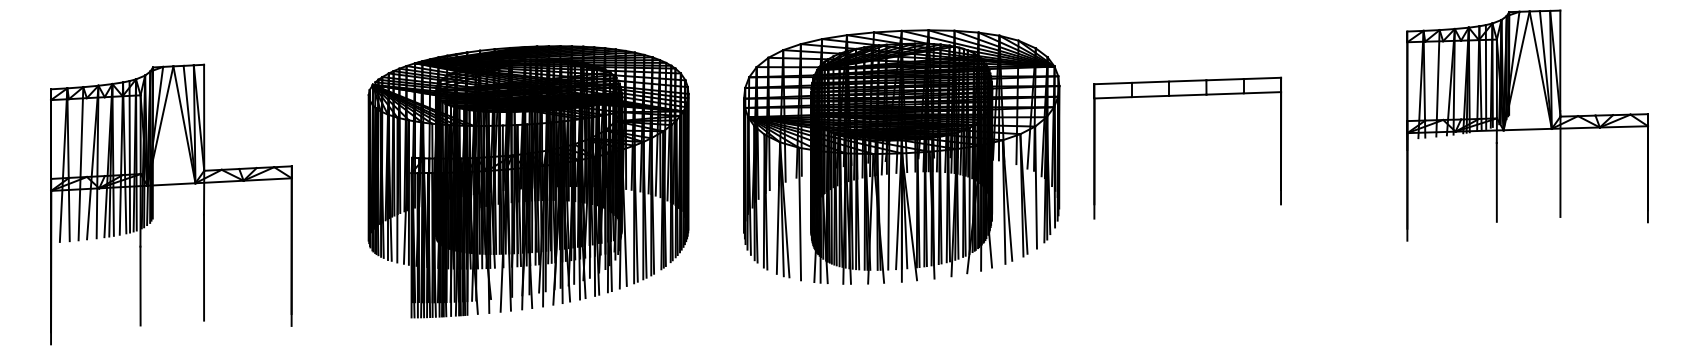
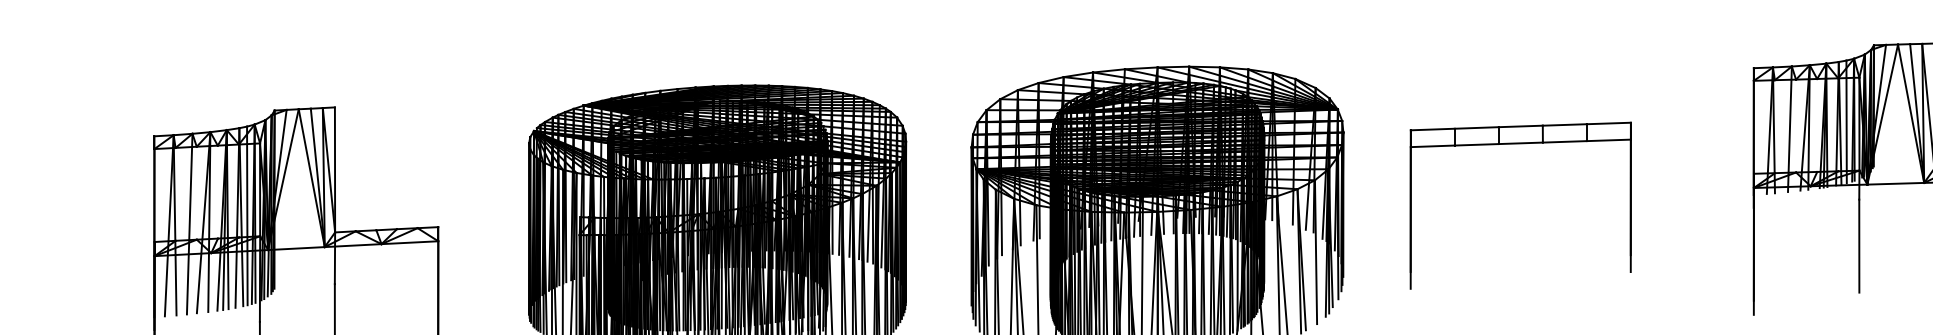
part: (1187, 96) -> (1520, 144), moved

